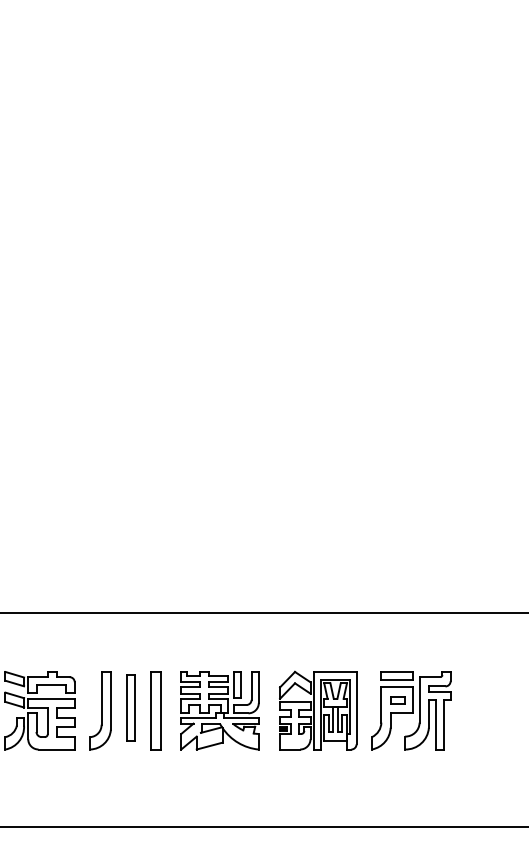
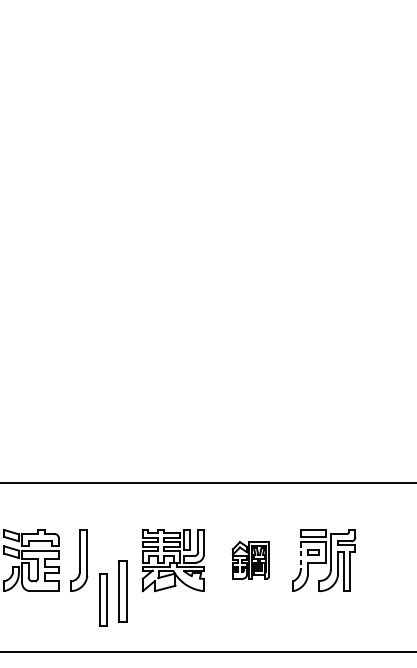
line: (381, 705) -> (300, 556), solid -> dashed
part: (130, 707) -> (102, 599), moved
part: (155, 710) -> (122, 591), moved
part: (318, 710) -> (251, 560), size x0.6

